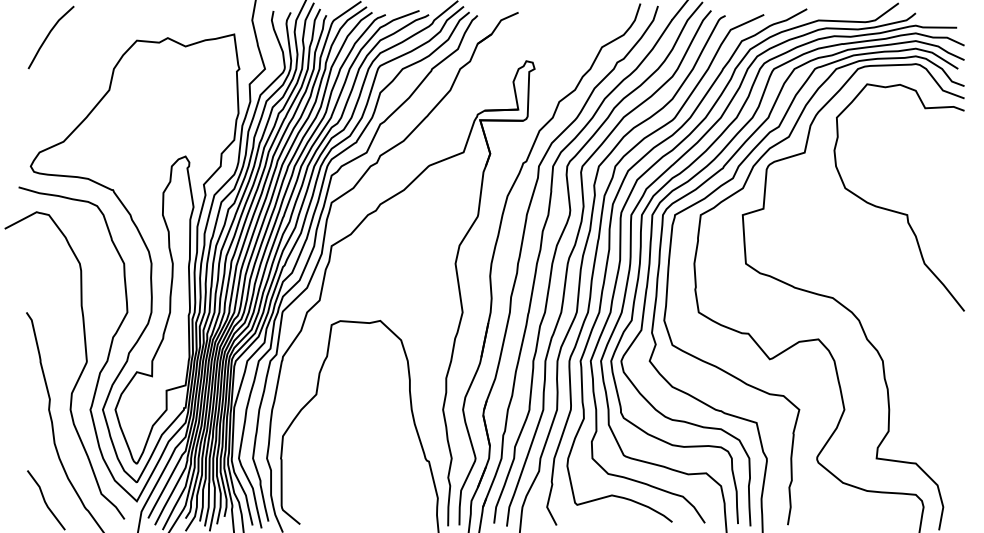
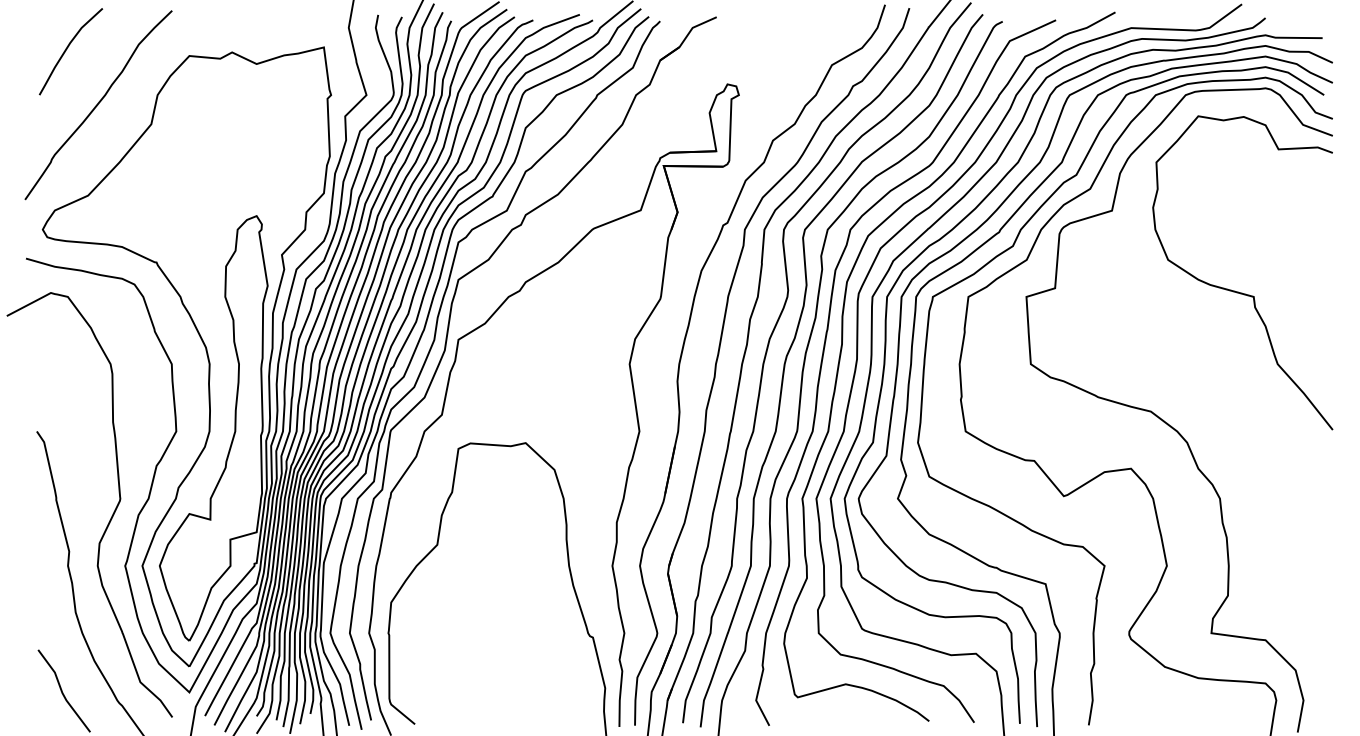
curve: (71, 76) -> (98, 105), added

